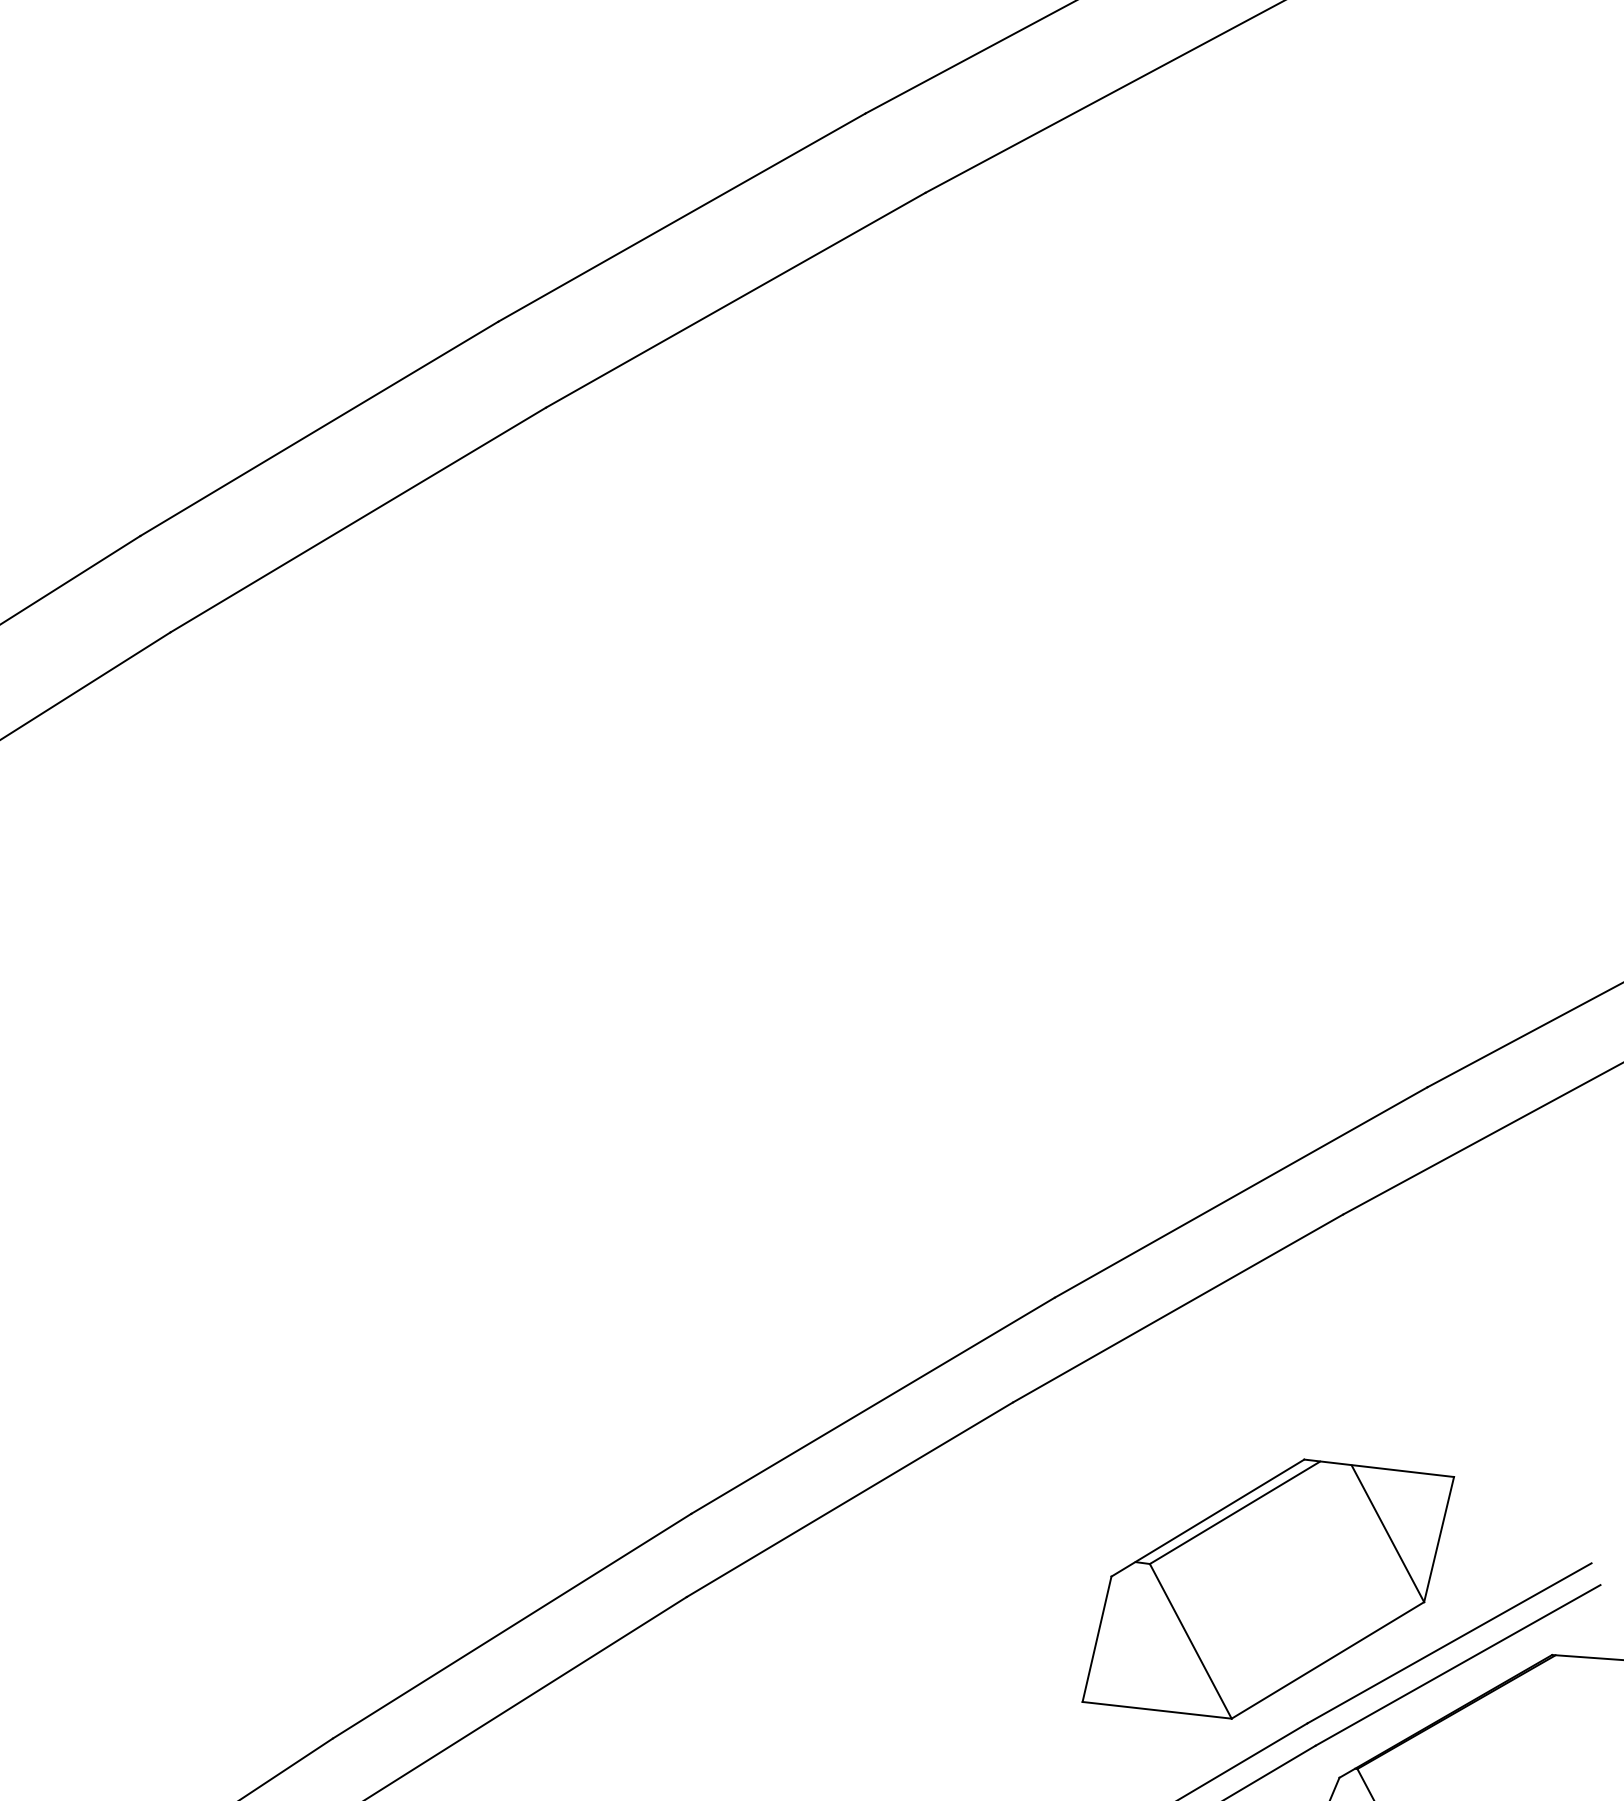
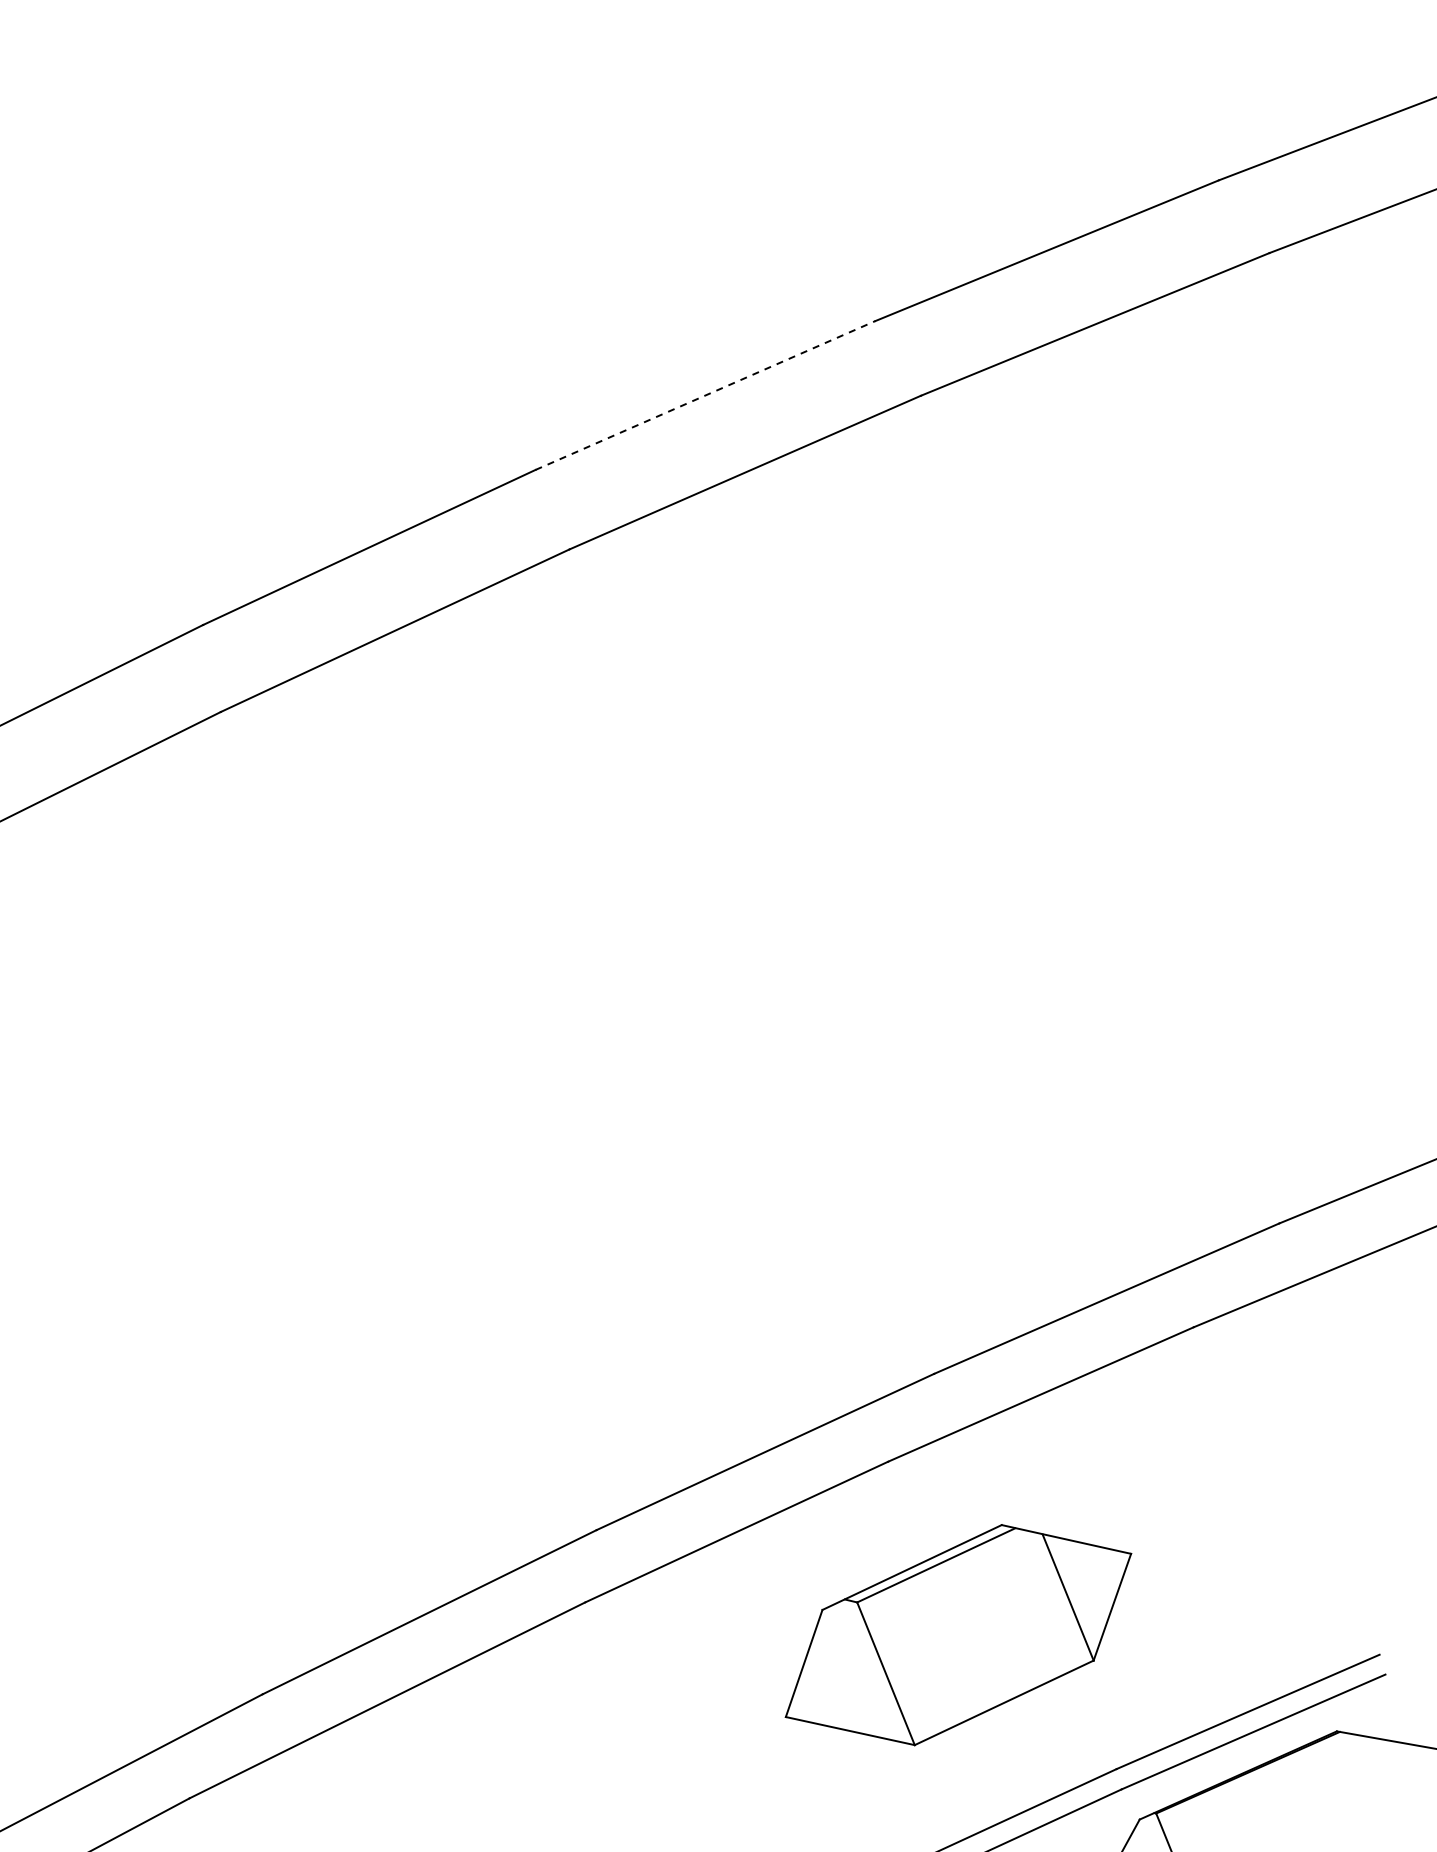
line: (681, 217) -> (705, 395), solid -> dashed
part: (1268, 1589) -> (958, 1635), moved

